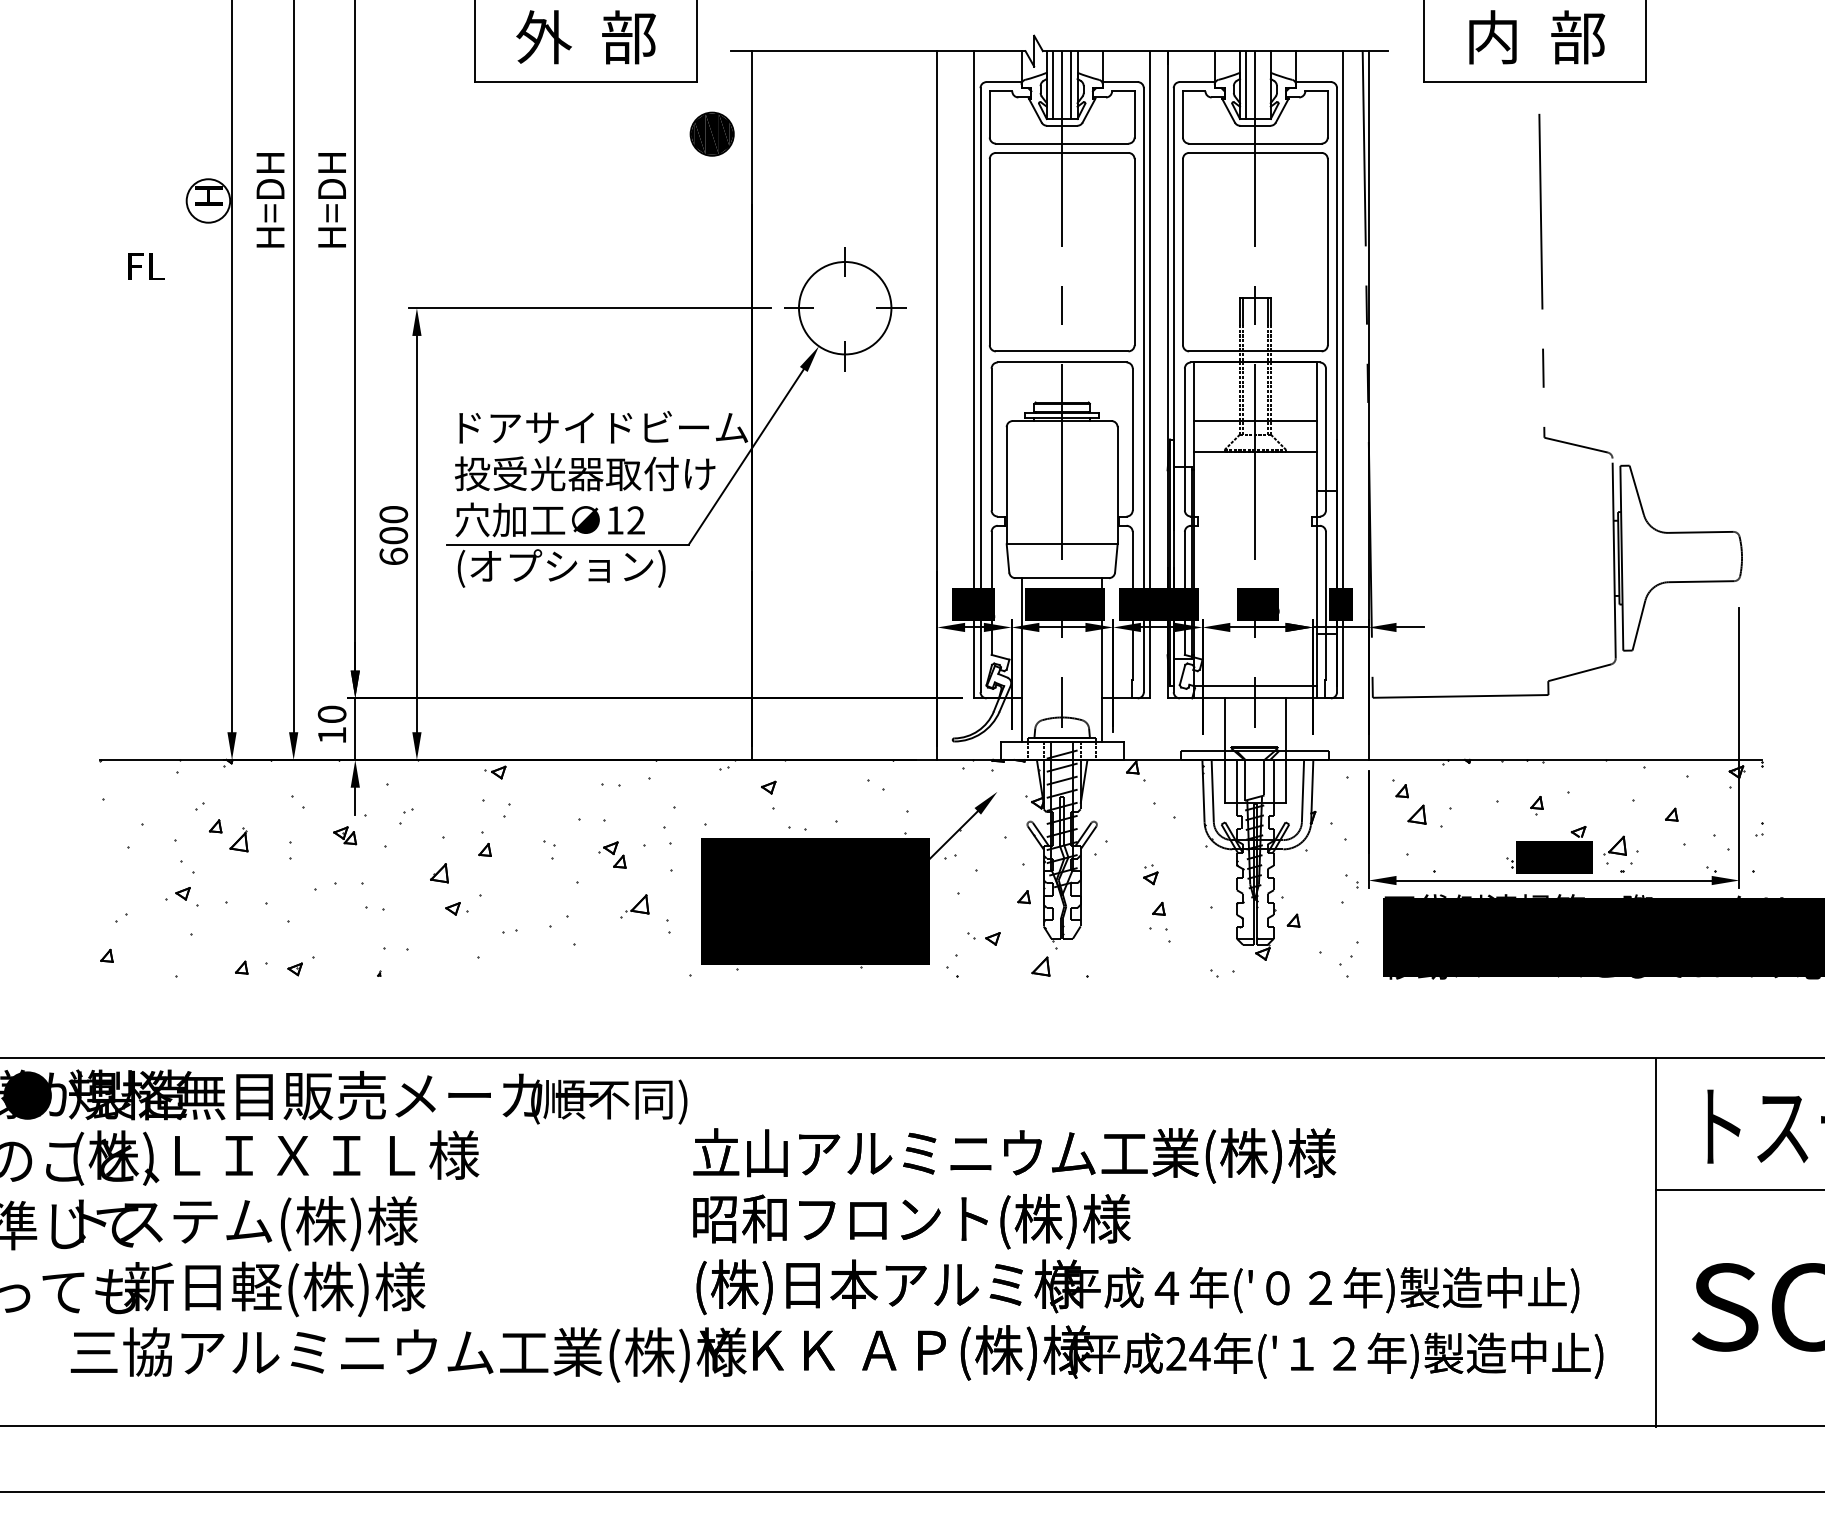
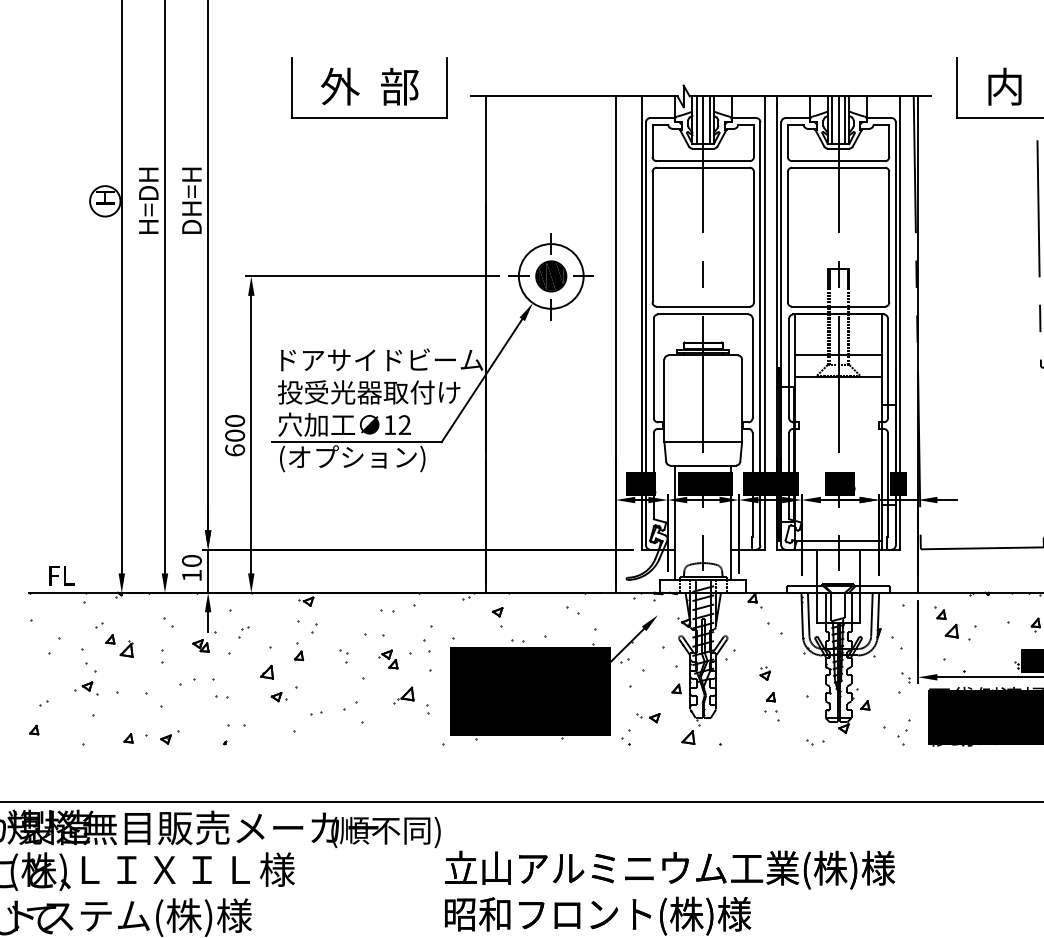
line: (1264, 85) -> (844, 120), added
part: (711, 133) -> (550, 275), moved
text: (331, 210) -> (191, 208), H=DH -> DH=H
text: (146, 266) -> (61, 575), moved

